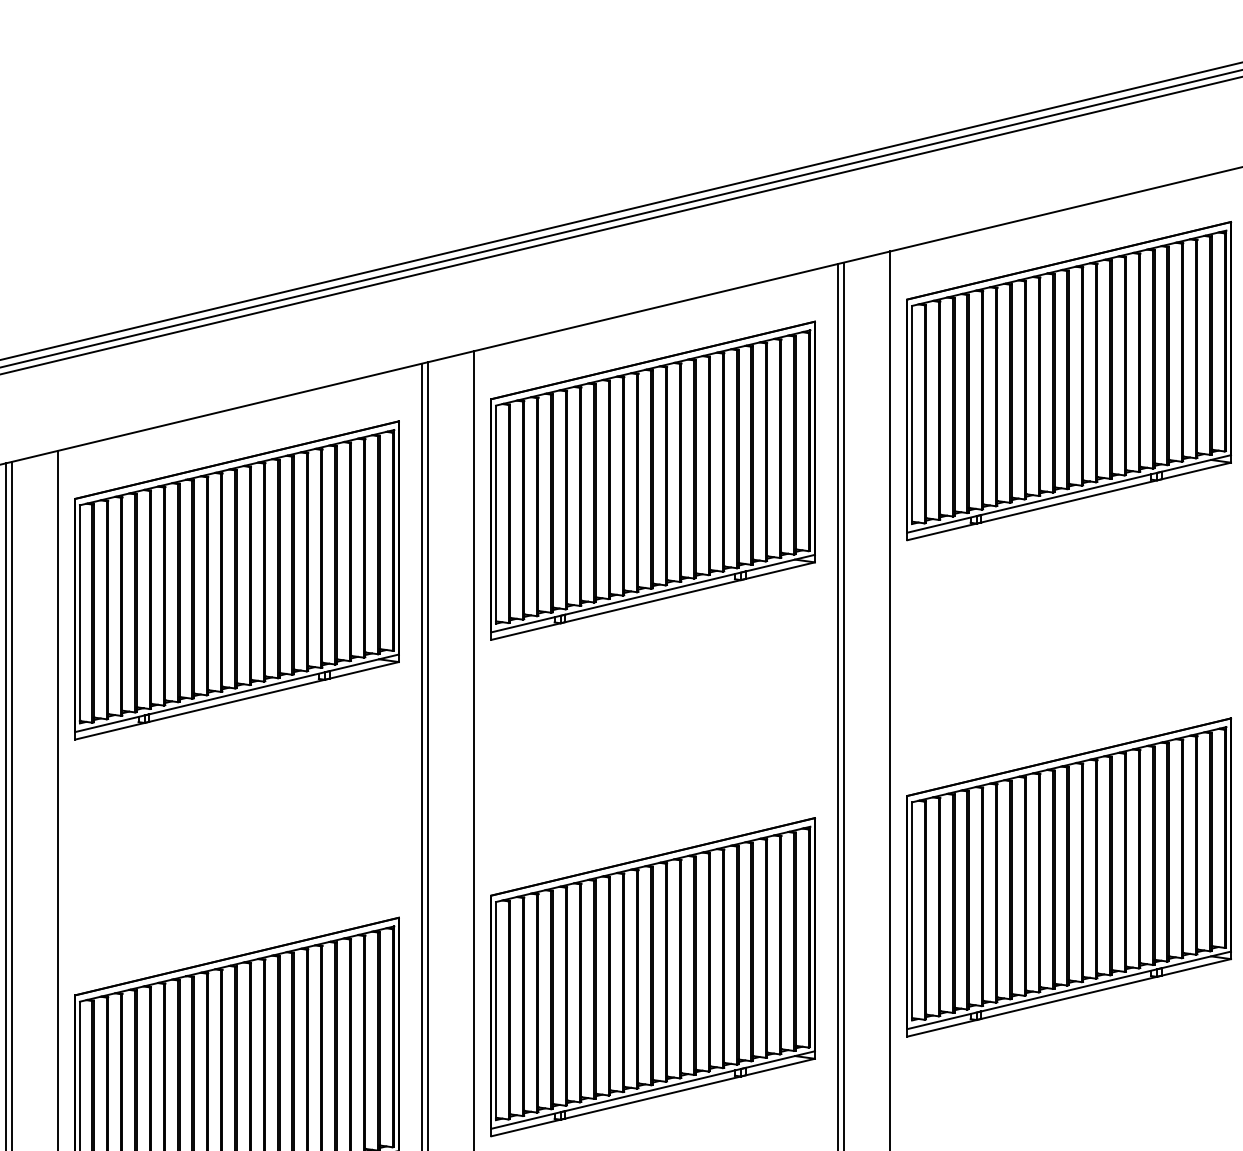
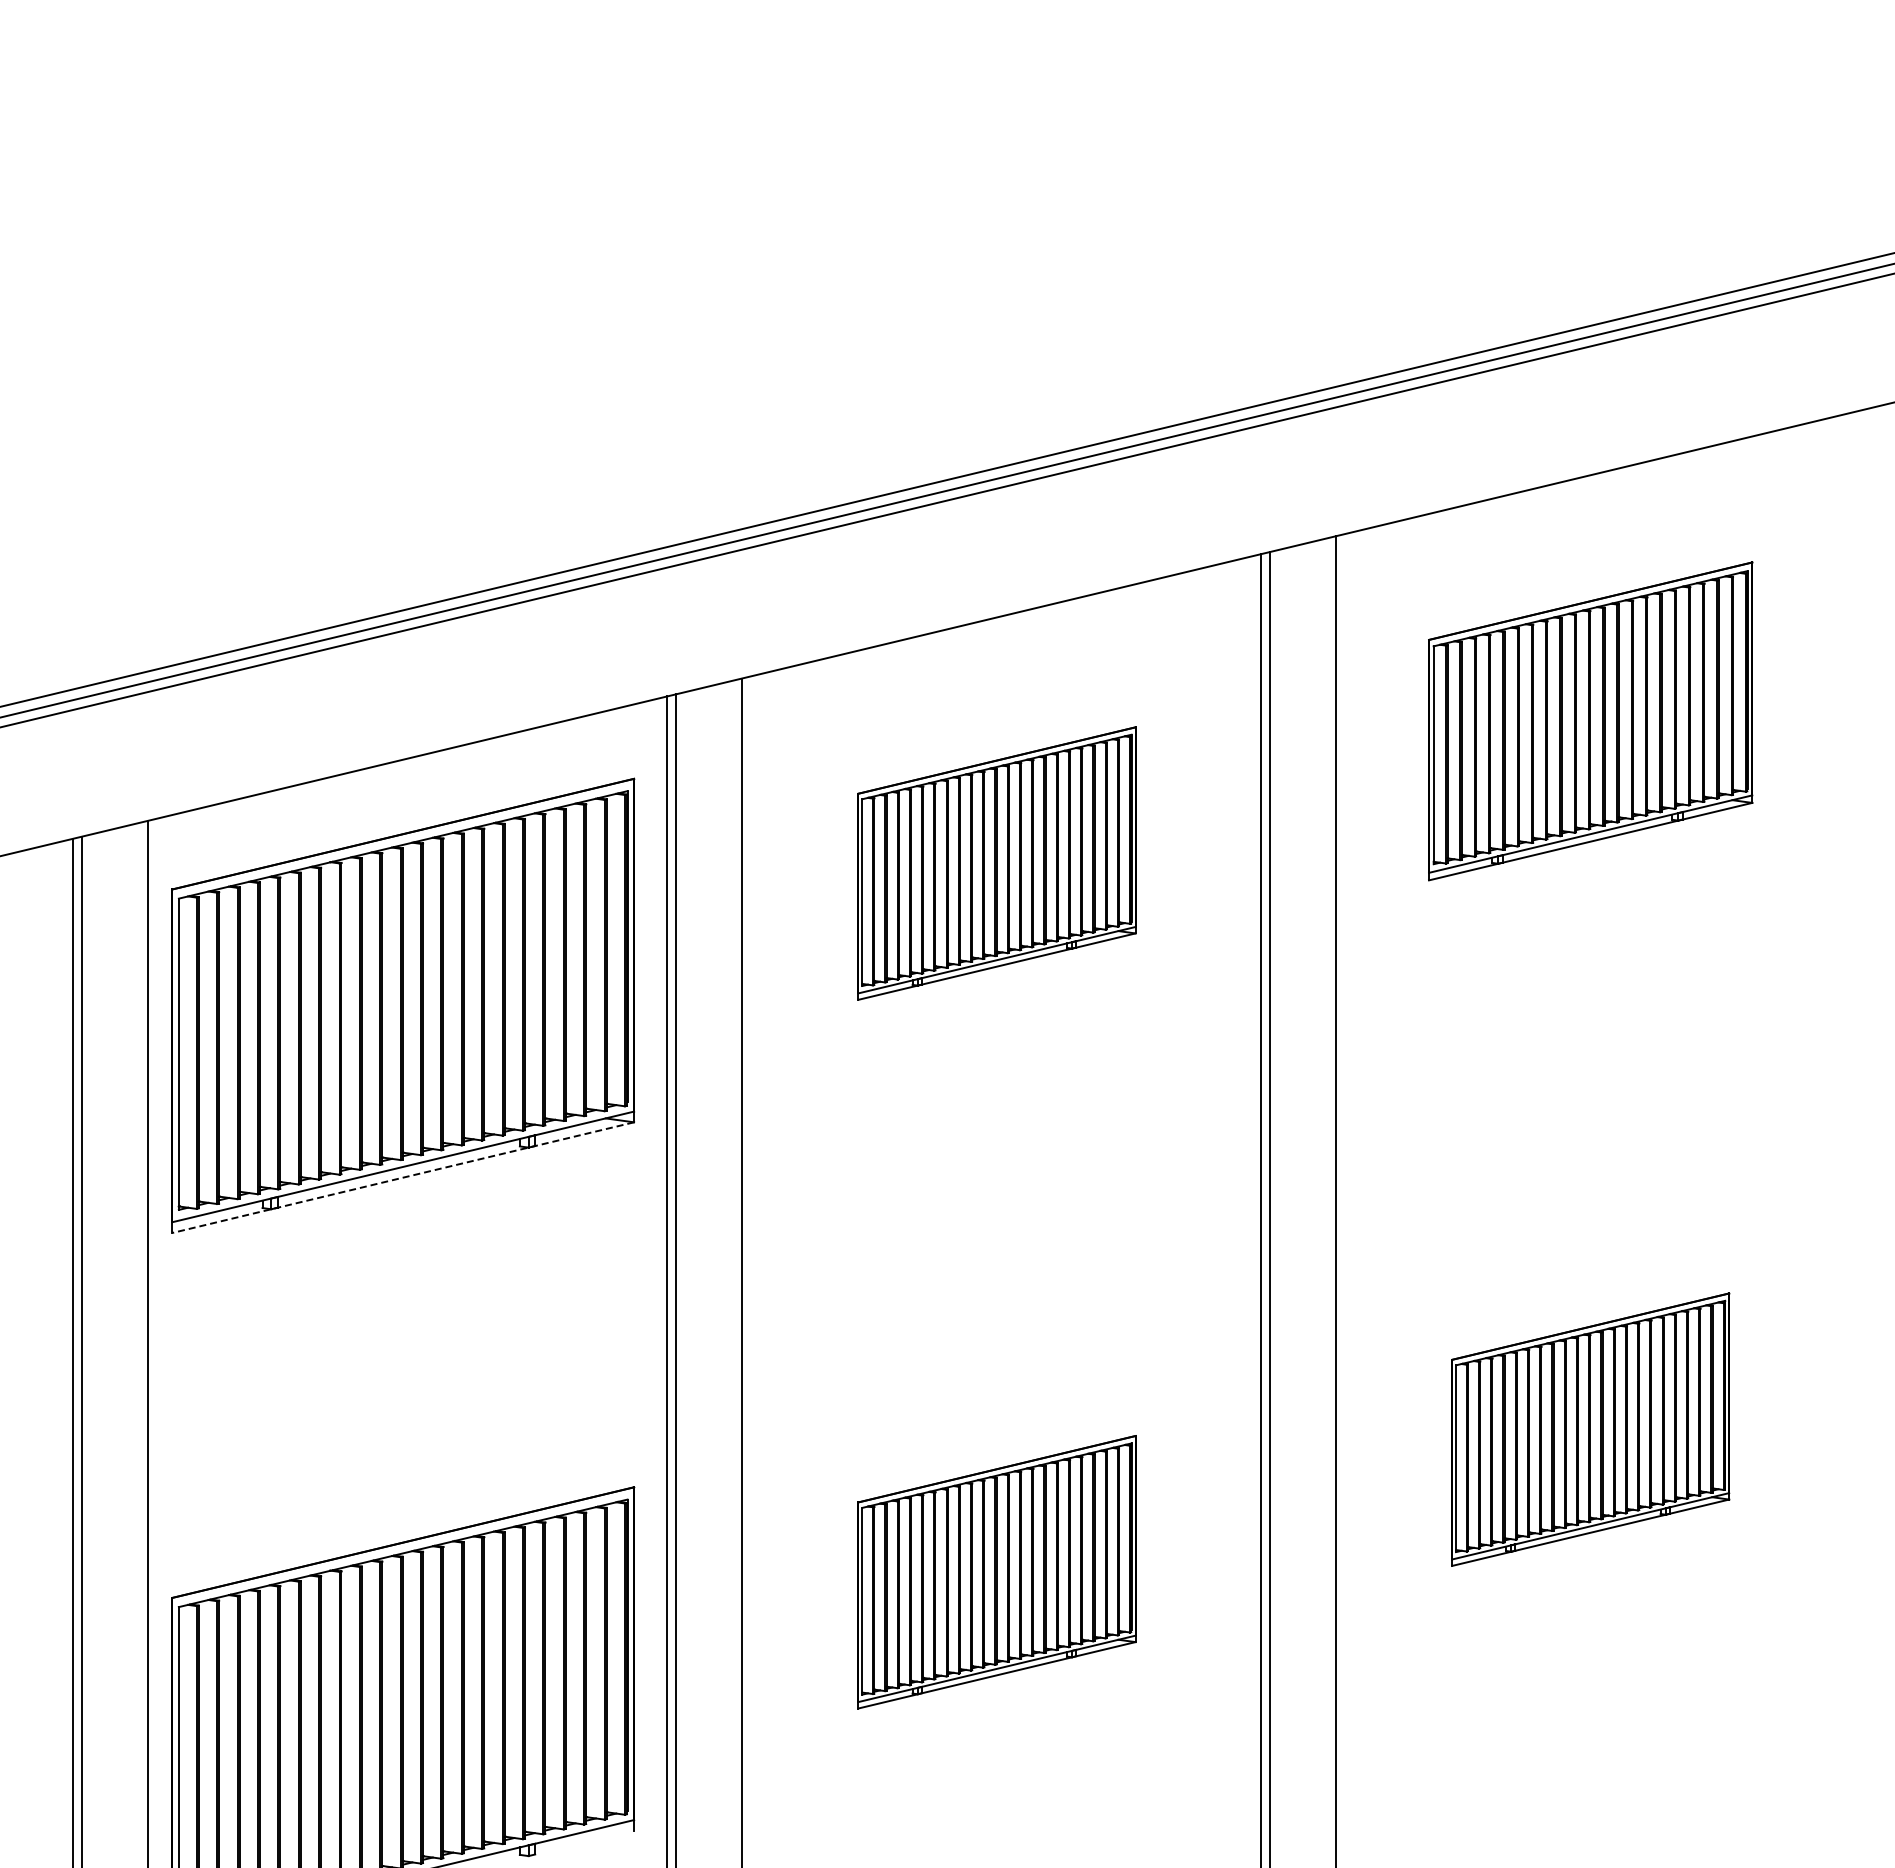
part: (1069, 381) -> (1590, 721), size x0.7
part: (652, 480) -> (996, 863), size x0.6
line: (236, 700) -> (402, 1177), solid -> dashed
part: (1069, 877) -> (1590, 1429), size x0.6
part: (652, 977) -> (996, 1572), size x0.6

